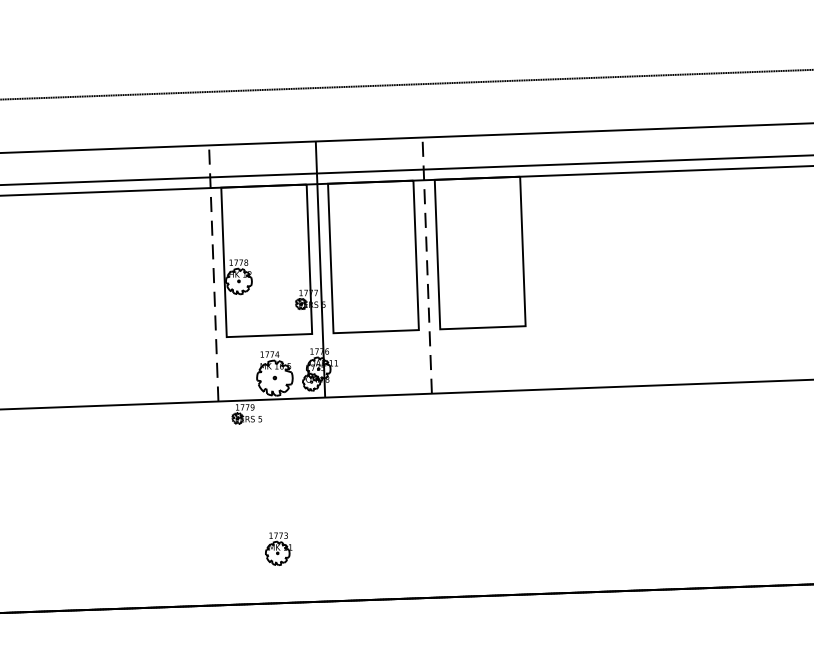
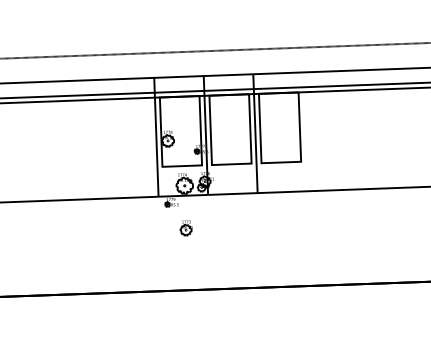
line: (427, 265) -> (255, 133), dashed -> solid
line: (213, 271) -> (156, 136), dashed -> solid
part: (276, 549) -> (185, 228), moved

